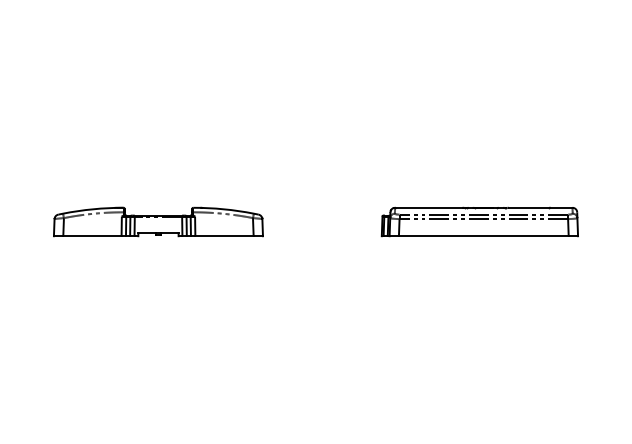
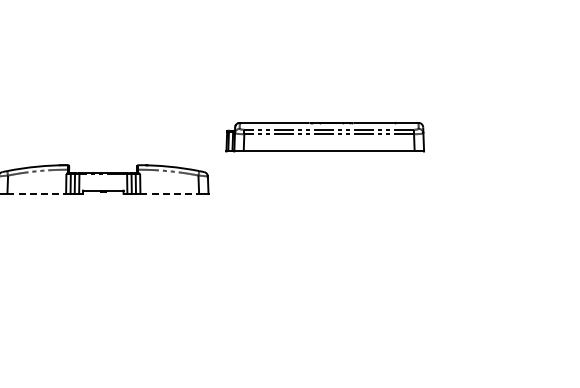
part: (479, 221) -> (324, 136), moved
line: (92, 236) -> (36, 194), solid -> dashed
line: (225, 236) -> (170, 194), solid -> dashed

